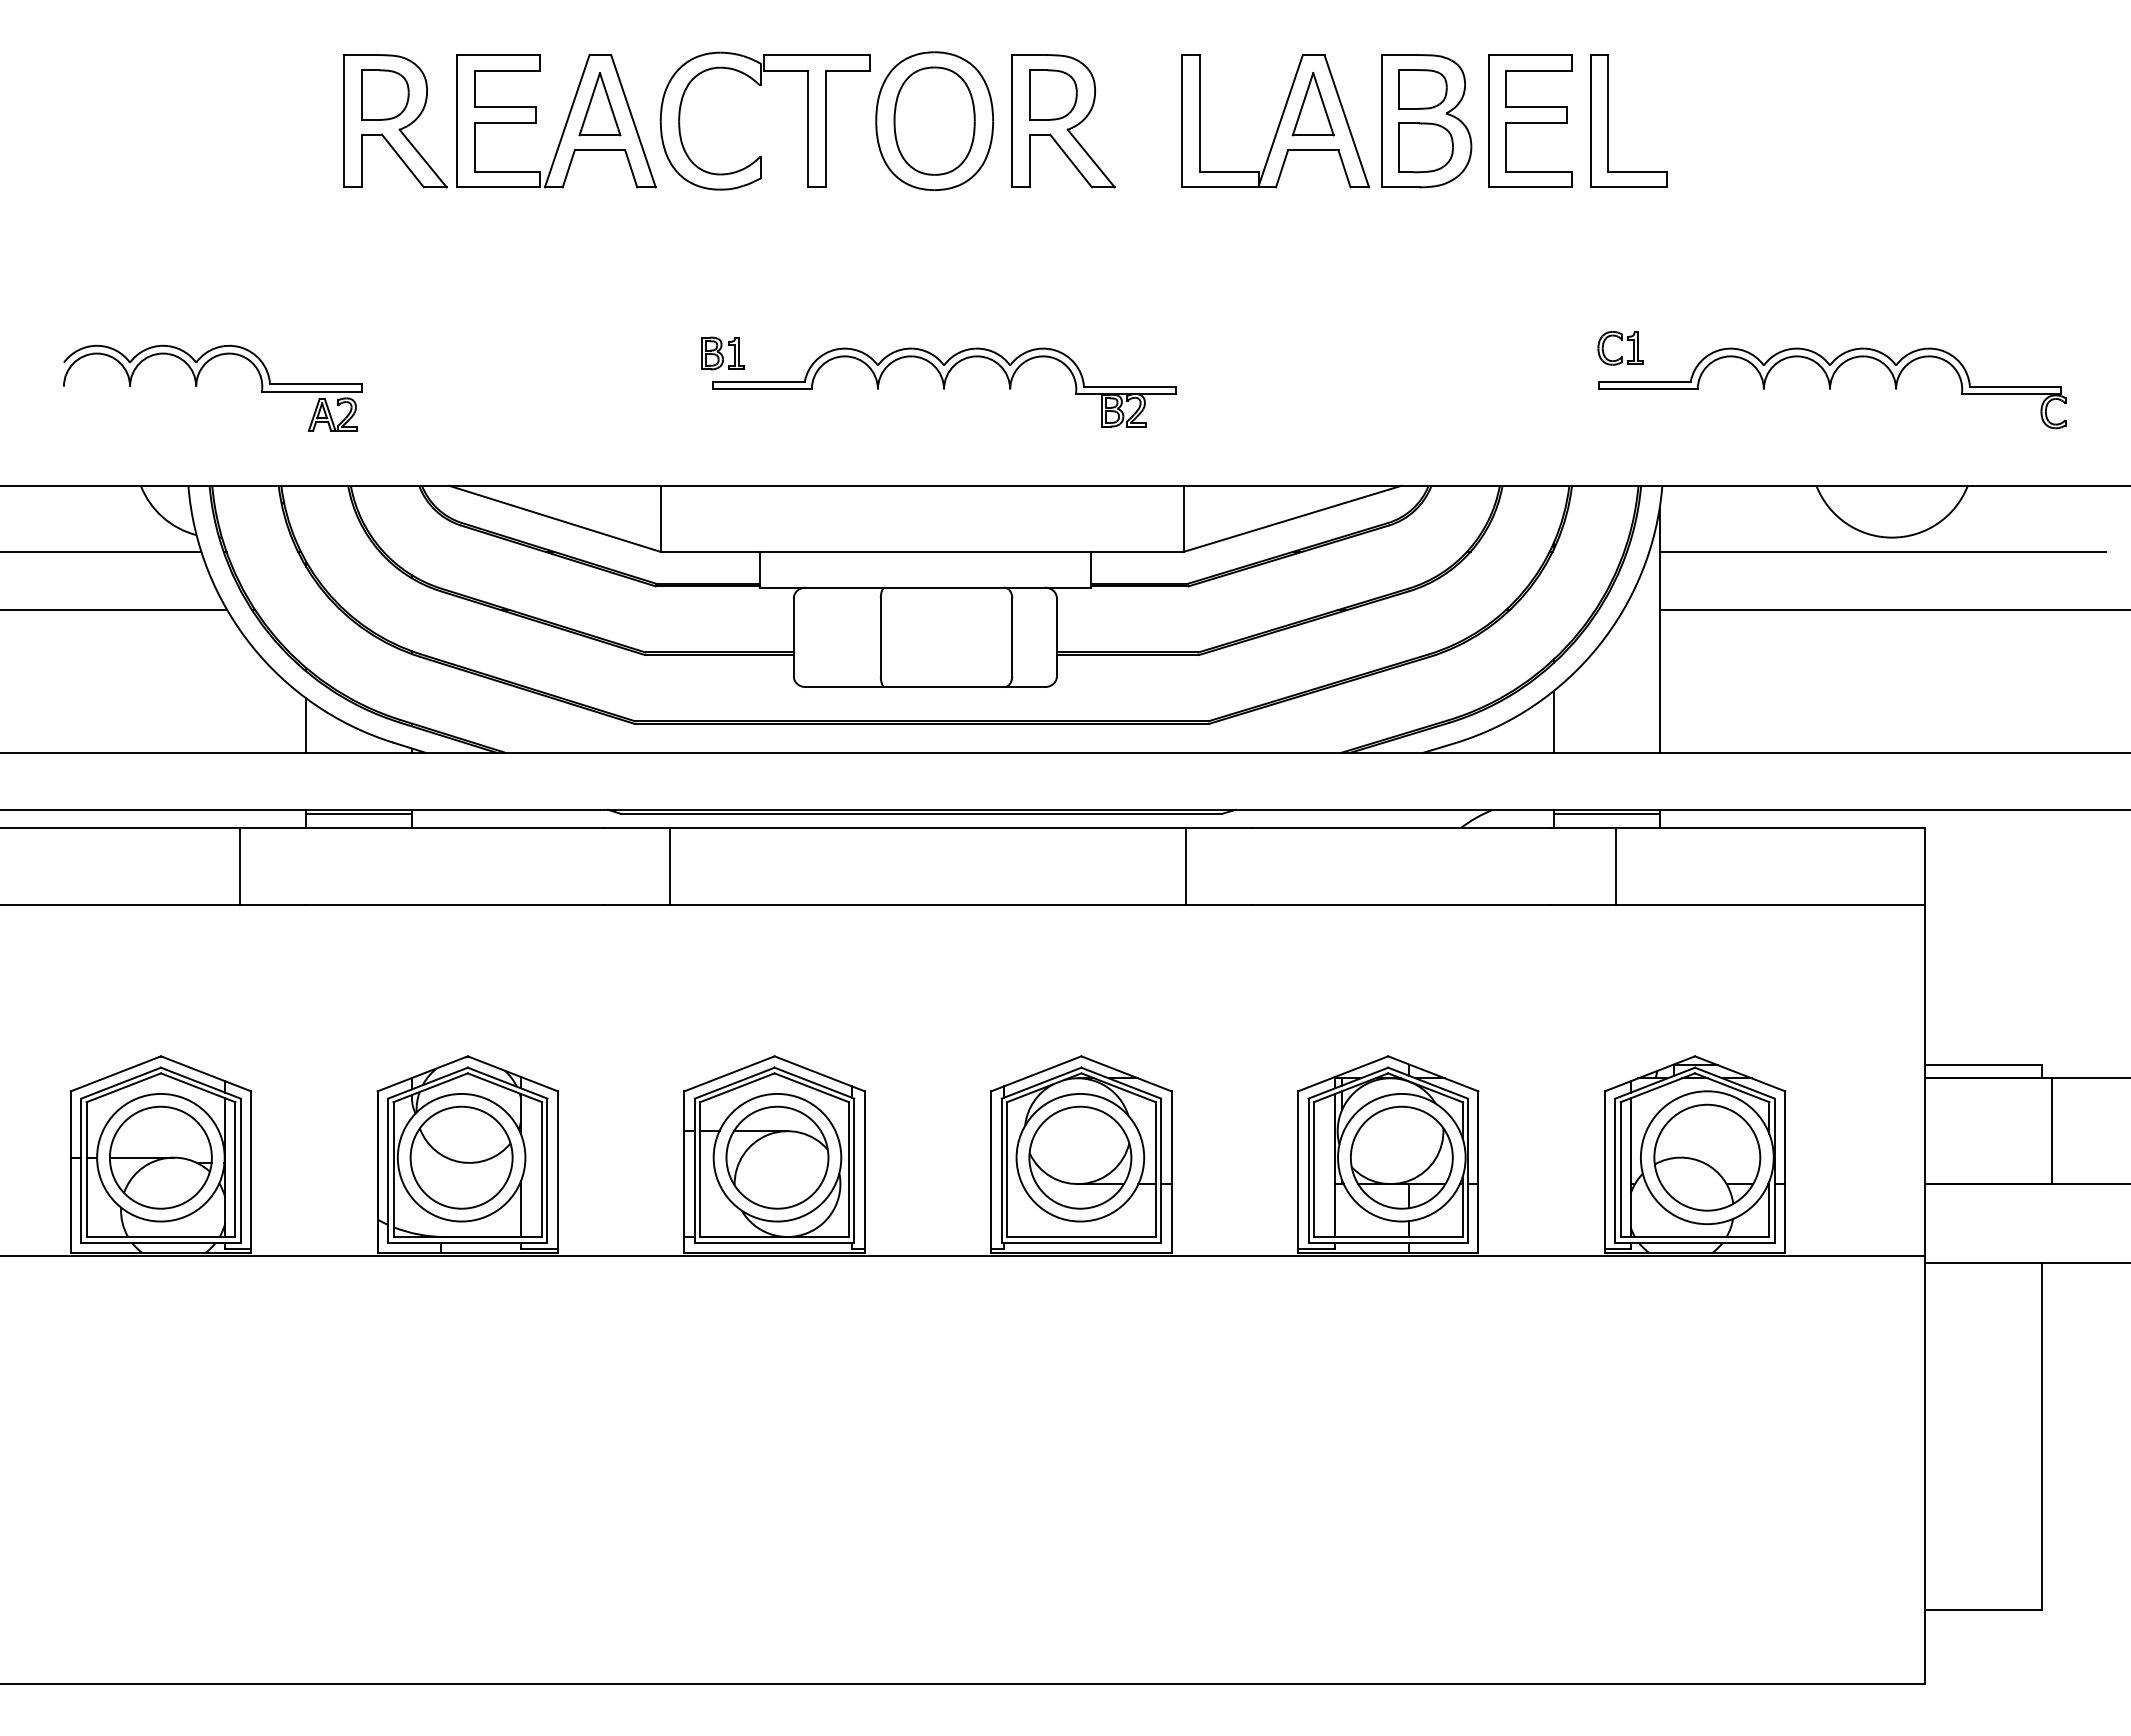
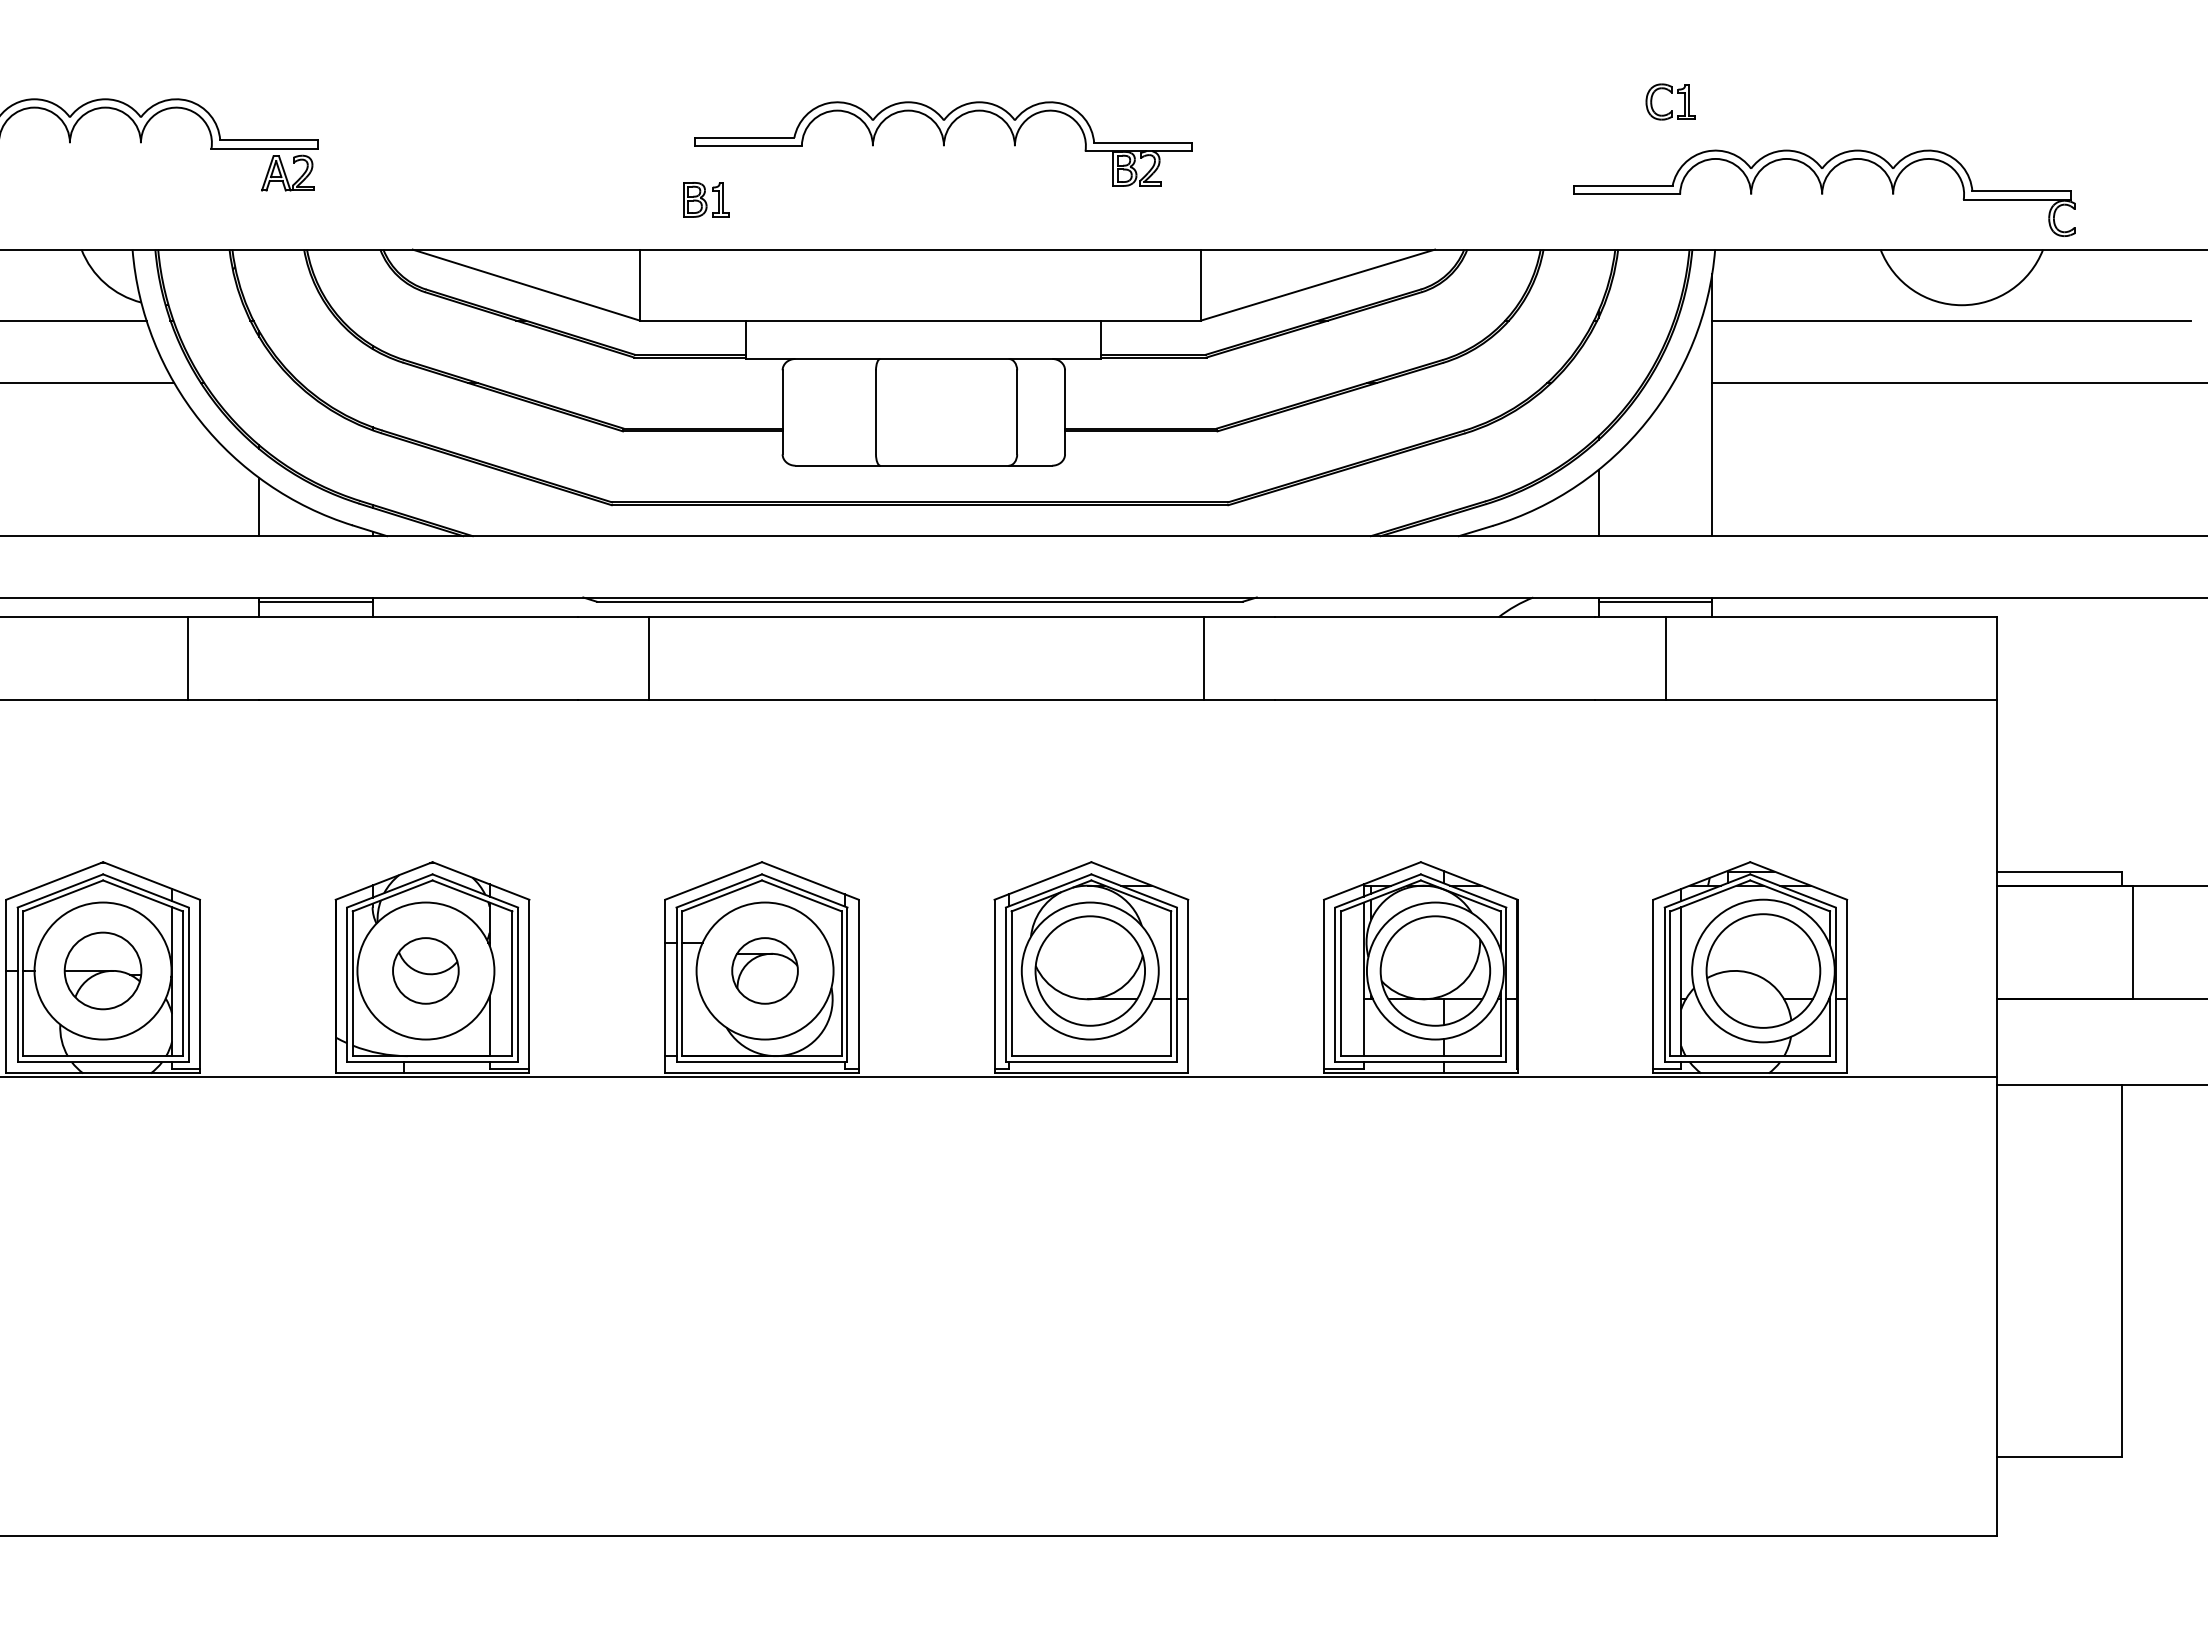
part: (722, 353) -> (706, 199), moved
part: (1832, 388) -> (1824, 193), moved
part: (160, 1157) -> (102, 970), size x0.7
part: (461, 1157) -> (425, 970), size x0.6
part: (777, 1157) -> (765, 970), size x0.6

